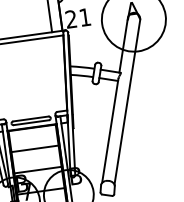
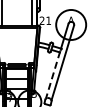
line: (111, 131) -> (53, 75), solid -> dashed

